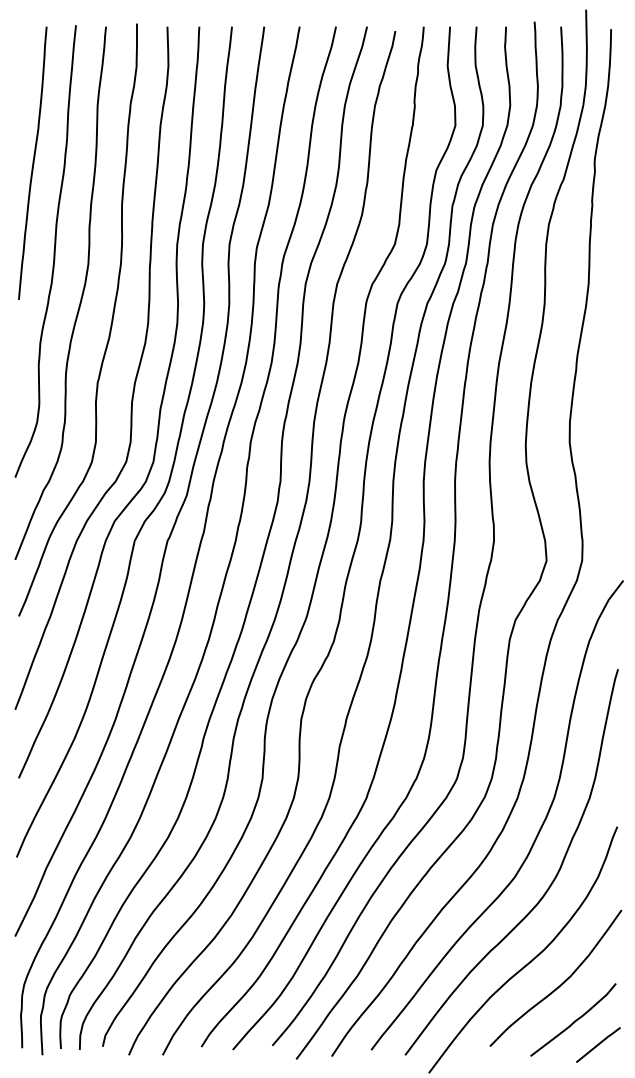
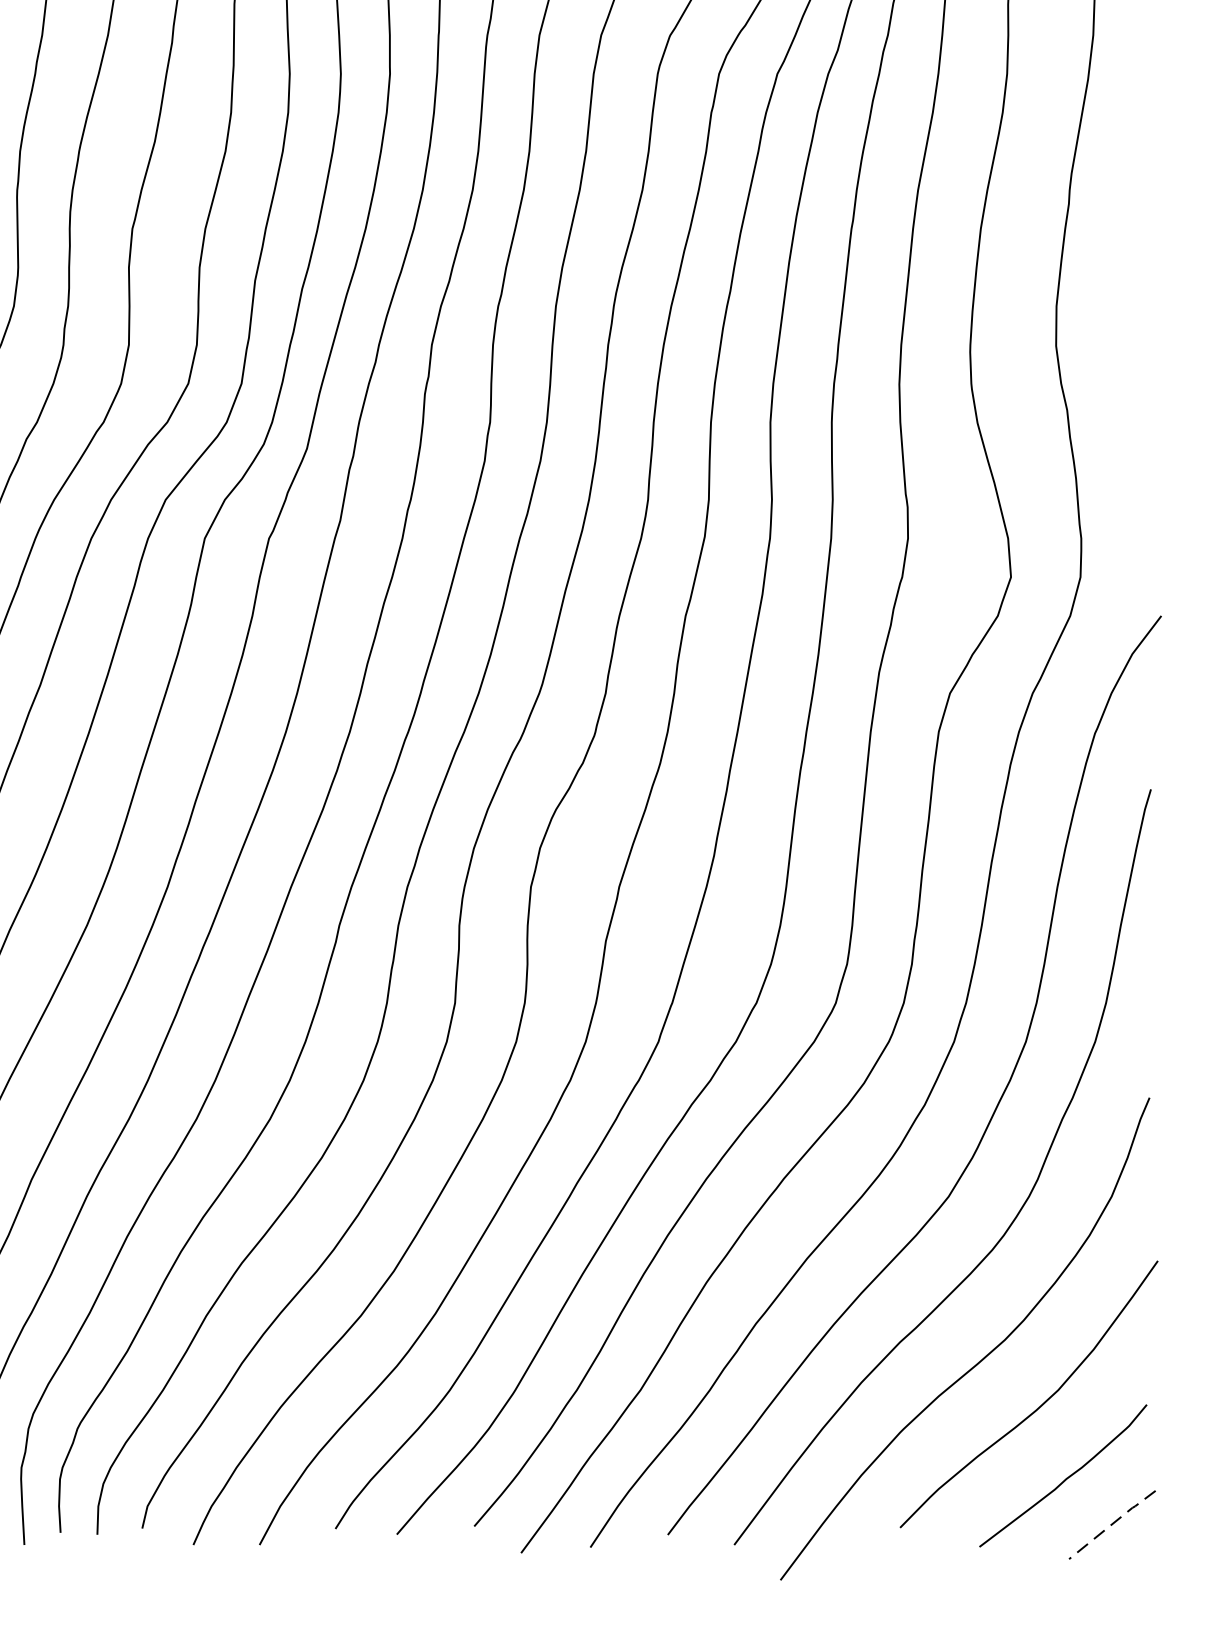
line: (599, 1043) -> (1114, 1521), solid -> dashed

